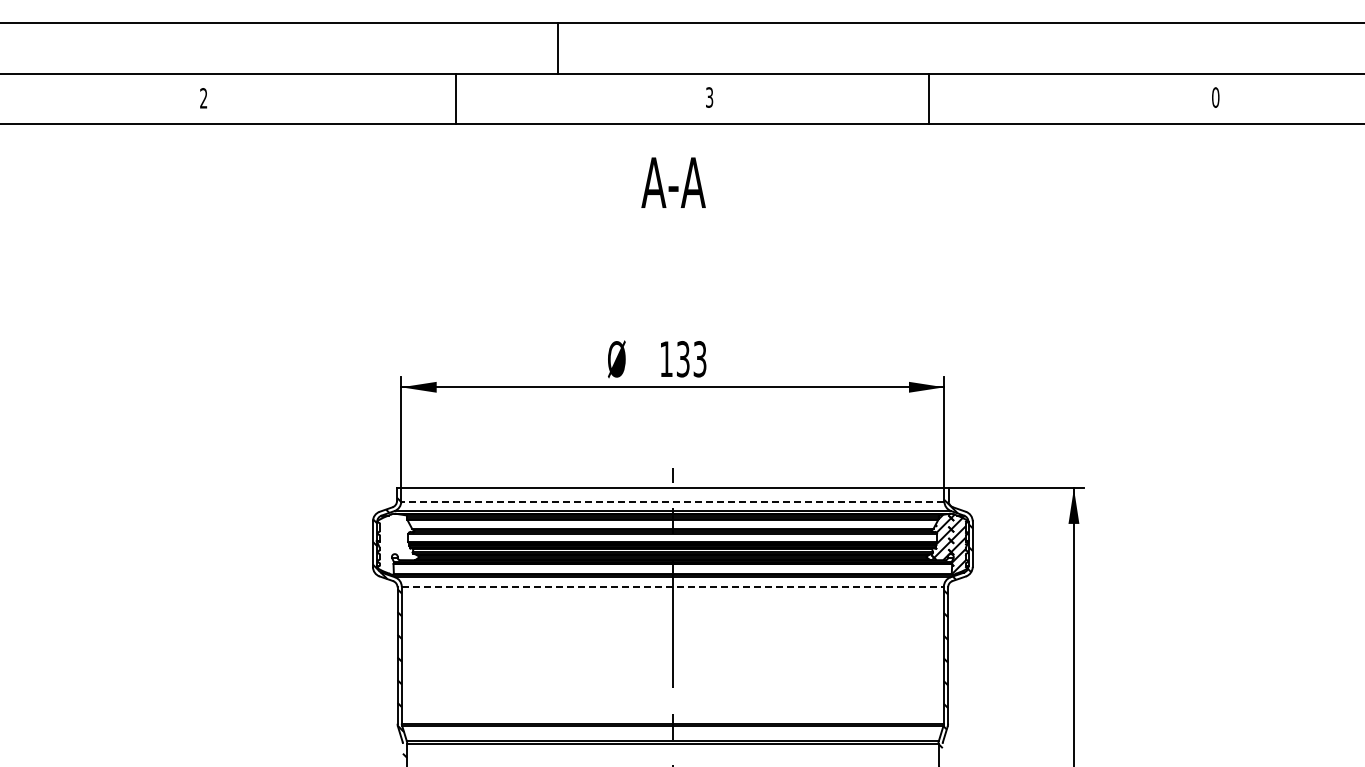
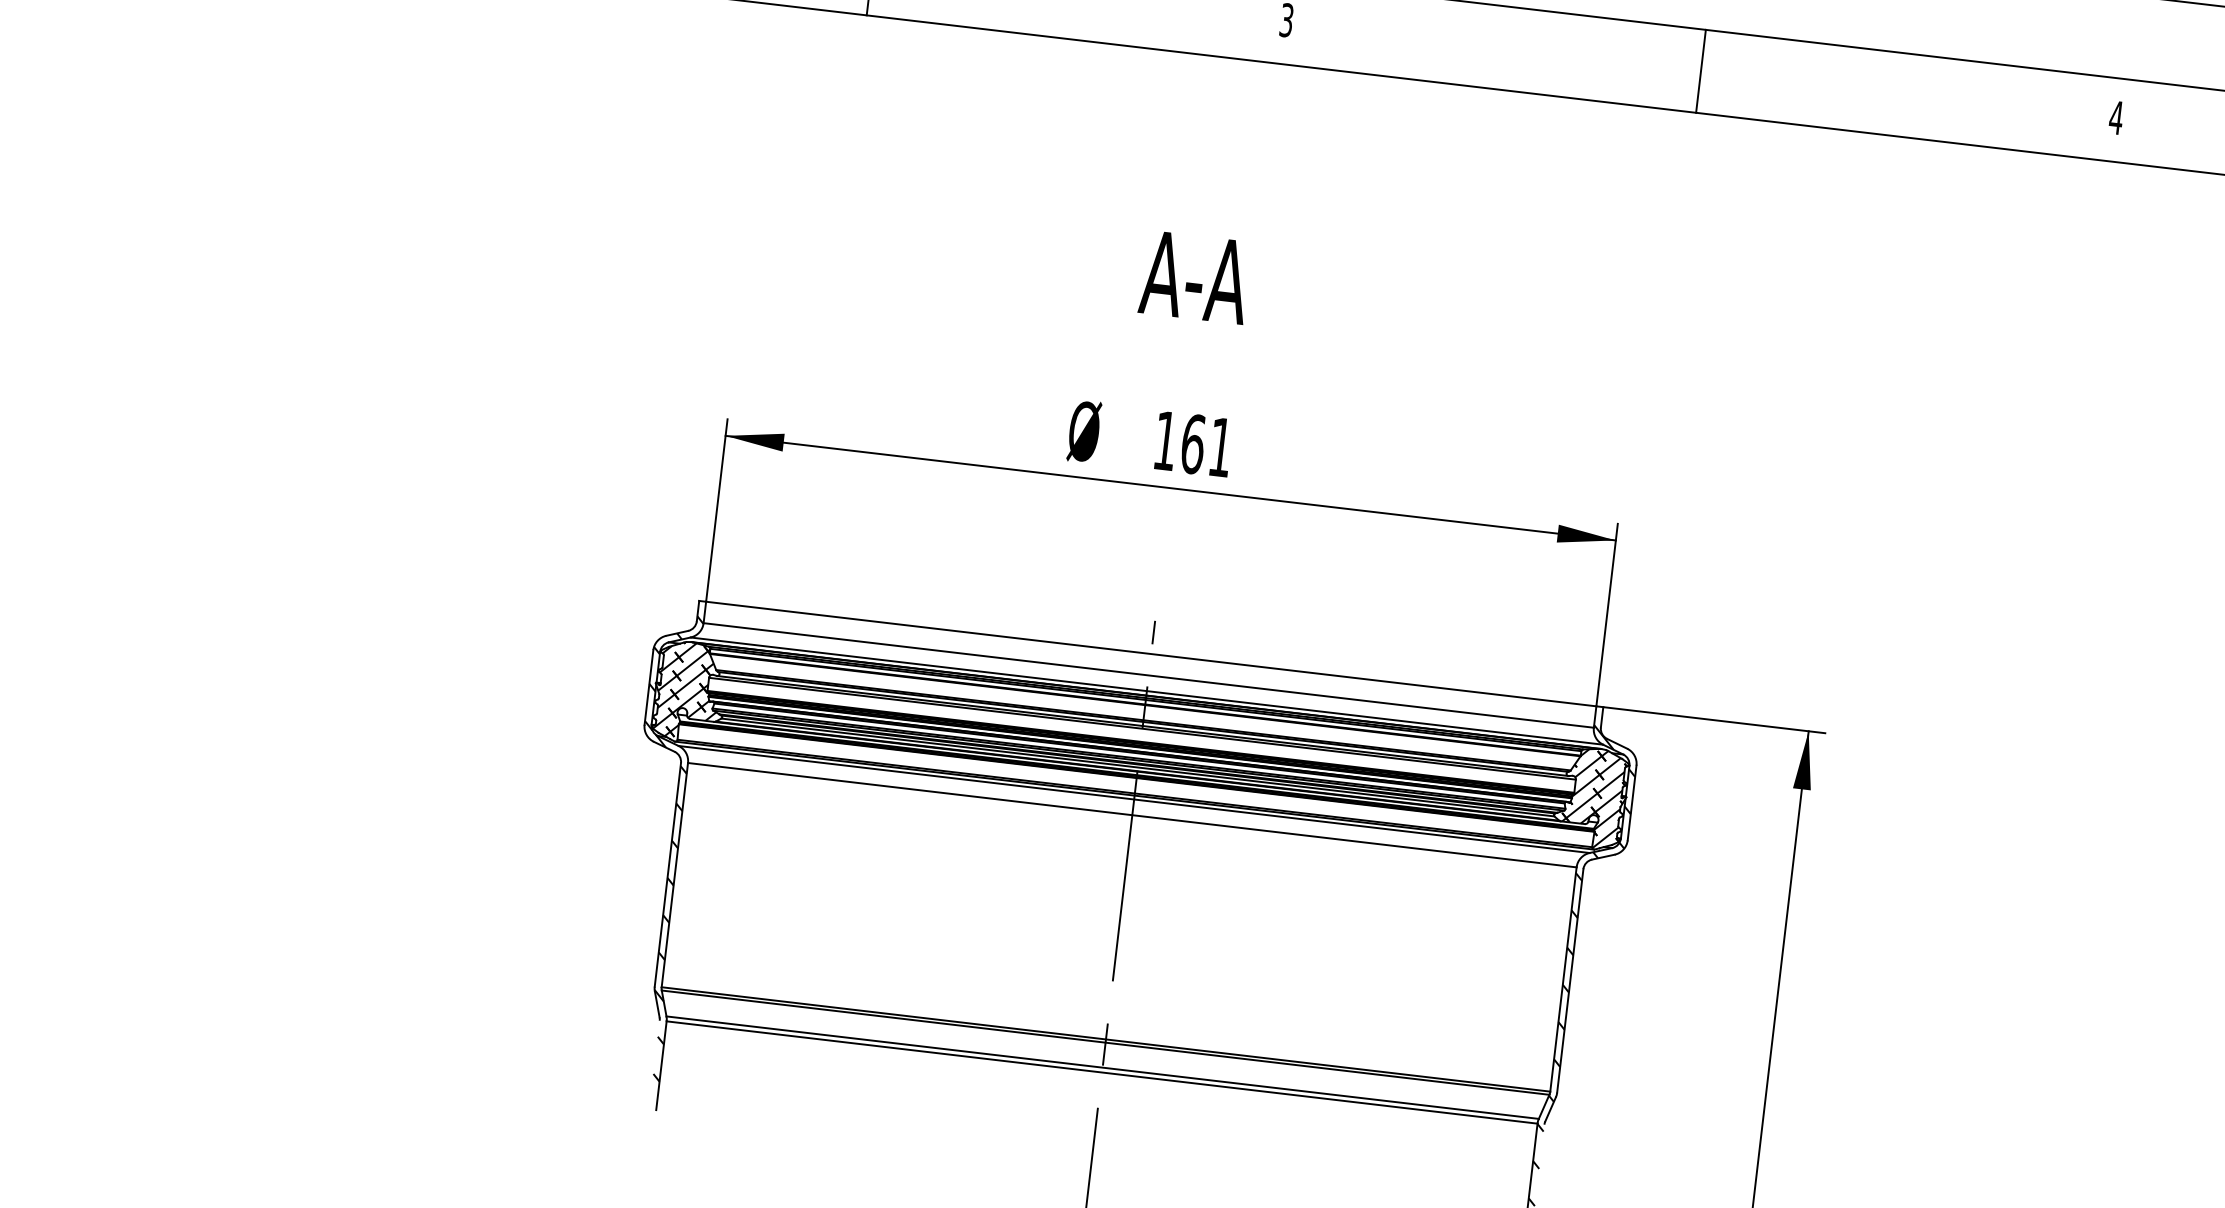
text: (1215, 97) -> (2116, 117), 0 -> 4
line: (929, 98) -> (1701, 70), moved
text: (673, 182) -> (1194, 276), moved
text: (691, 359) -> (1206, 446), 133 -> 161
line: (672, 501) -> (1148, 675), dashed -> solid
hatch: (396, 543) -> (687, 690), added
line: (673, 586) -> (1133, 814), dashed -> solid

